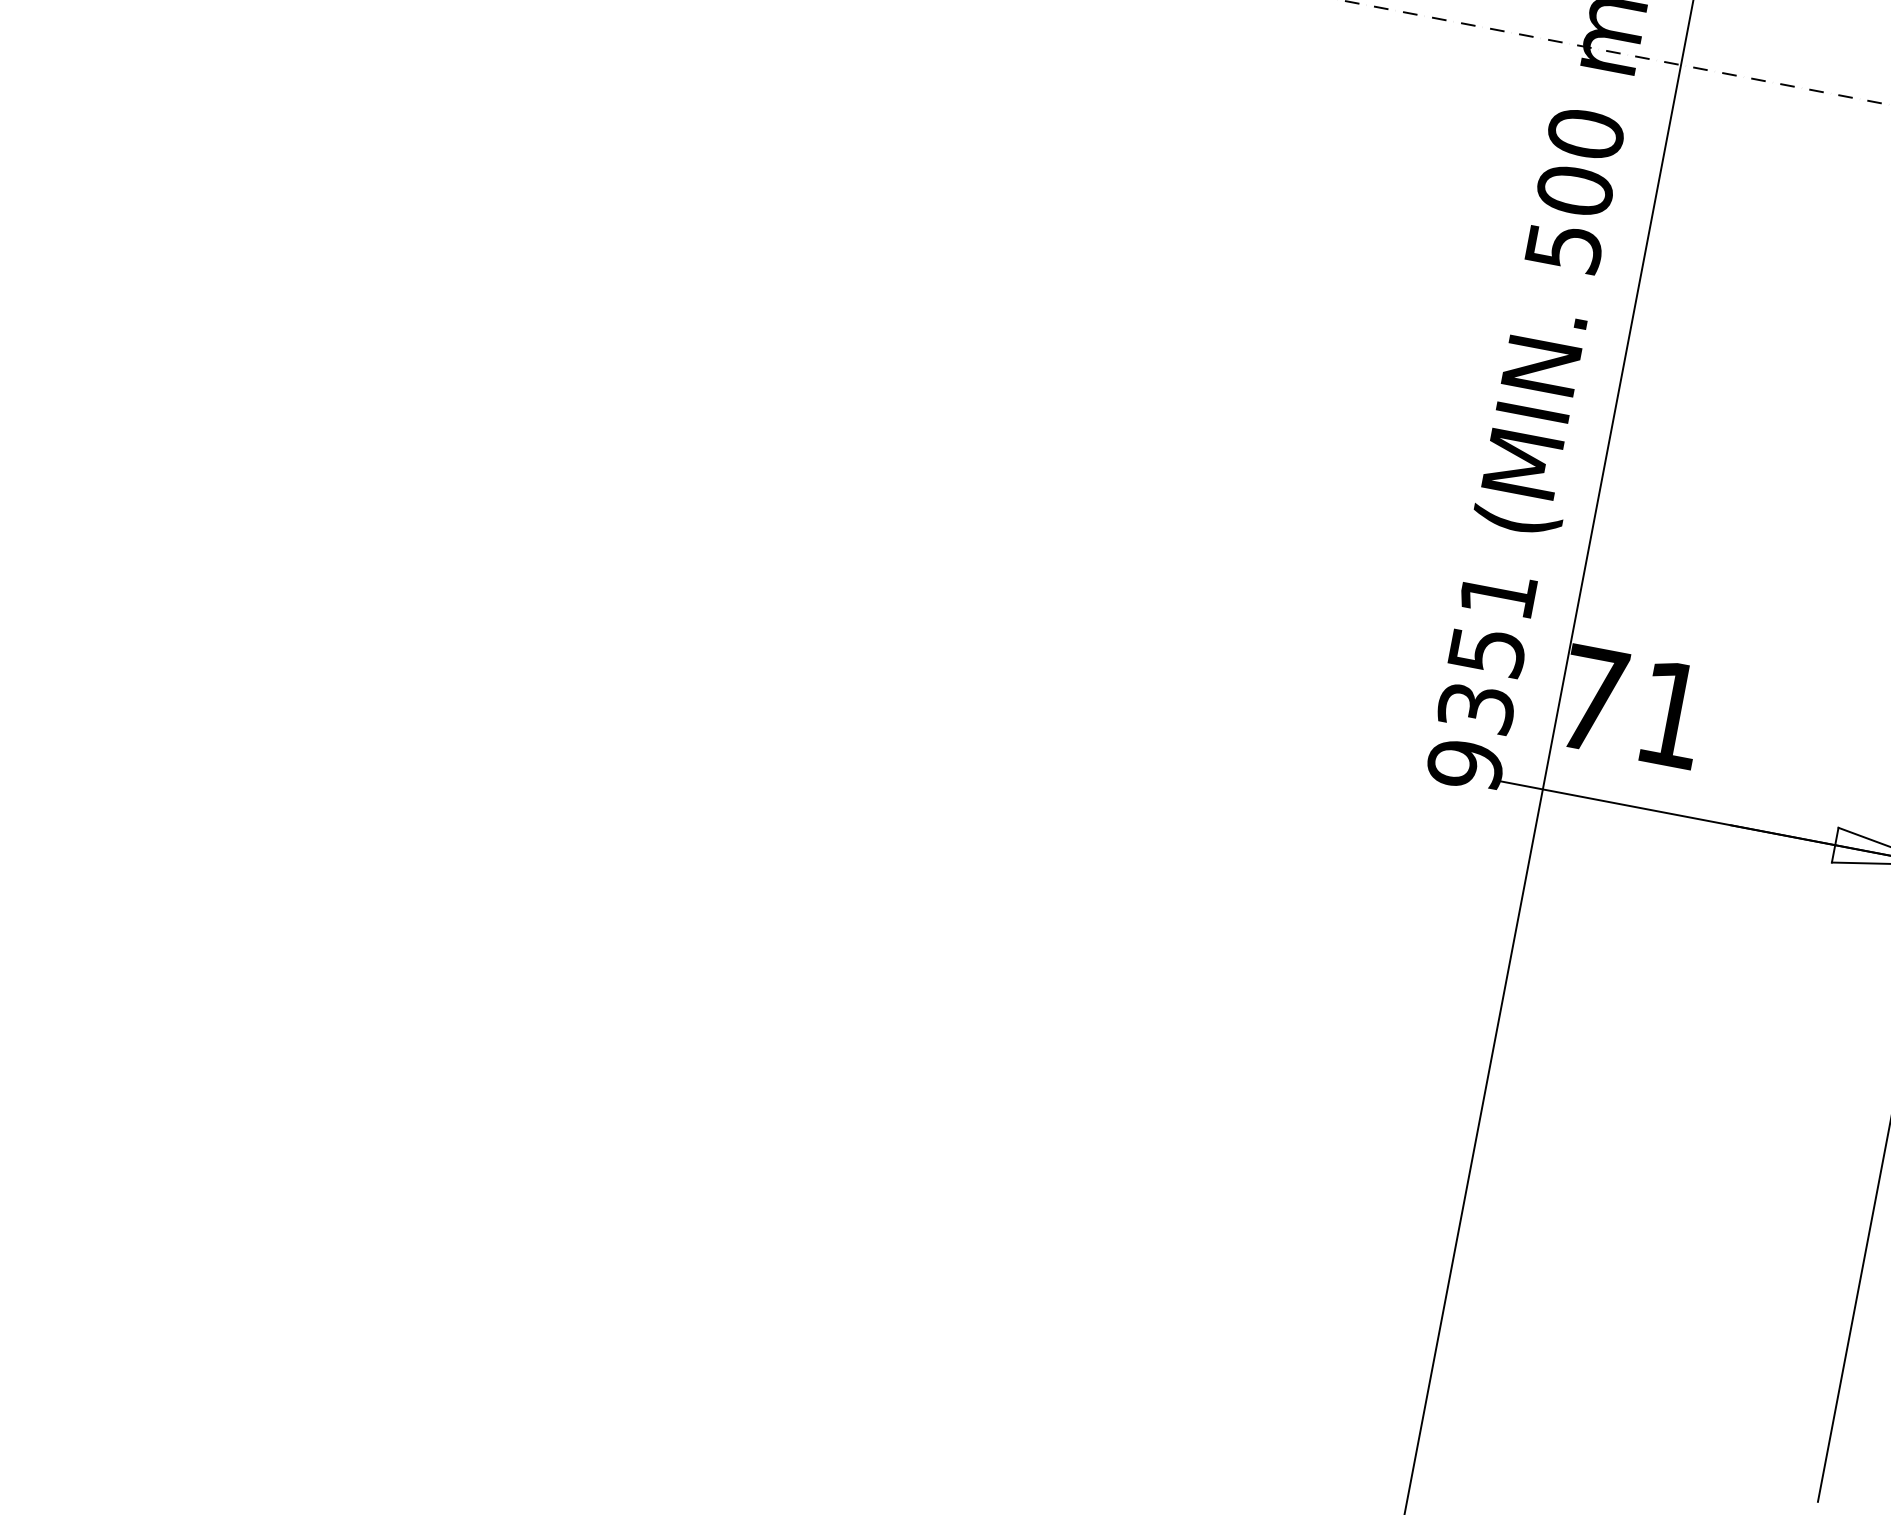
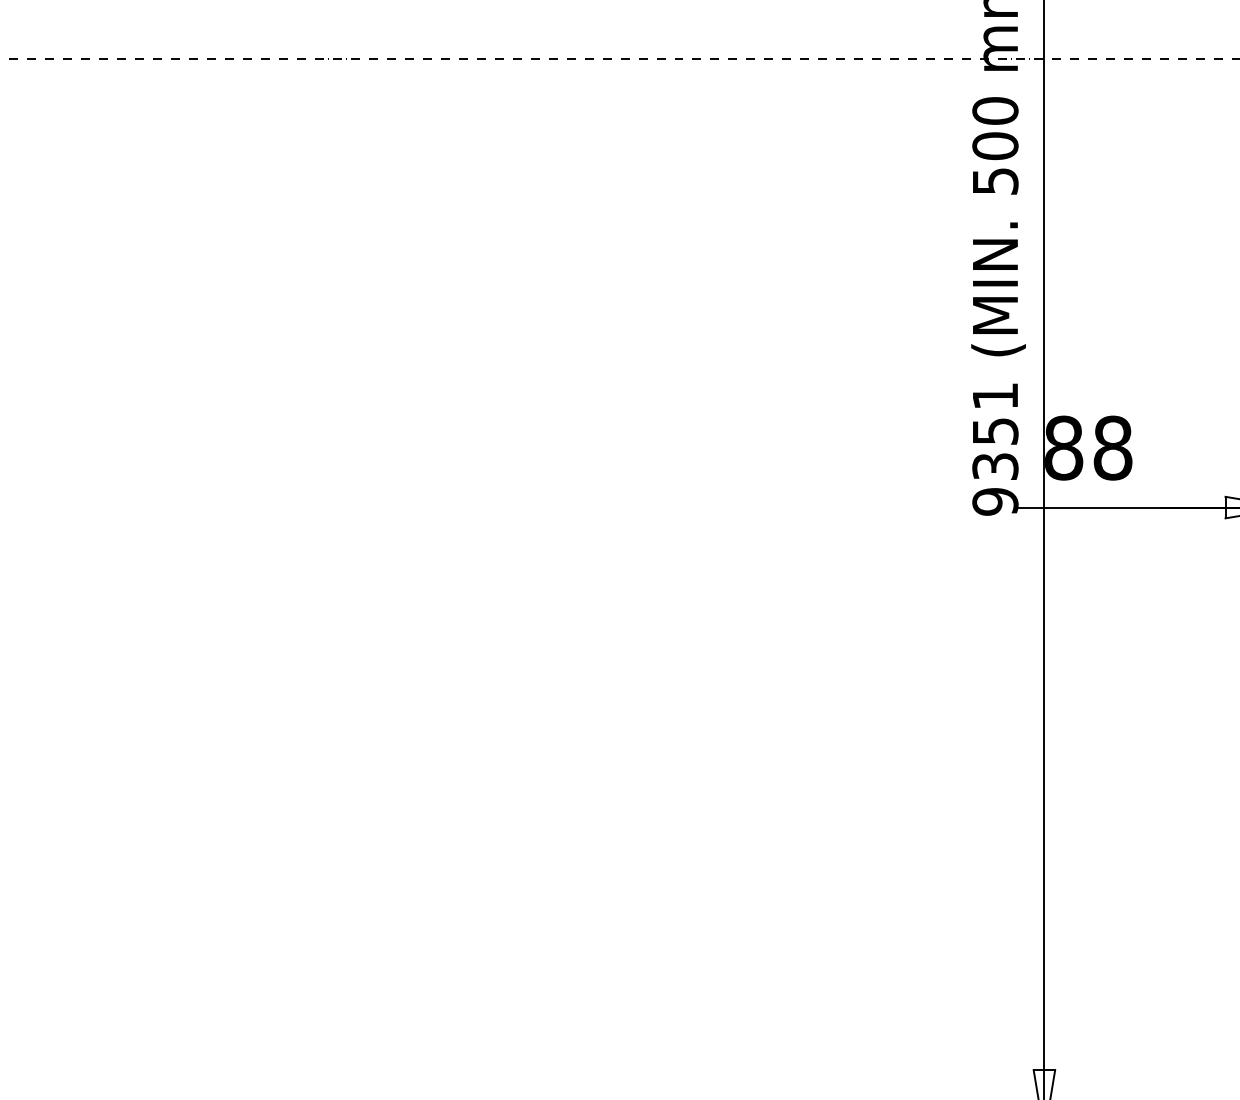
text: (1632, 705) -> (1088, 447), 71 -> 88

